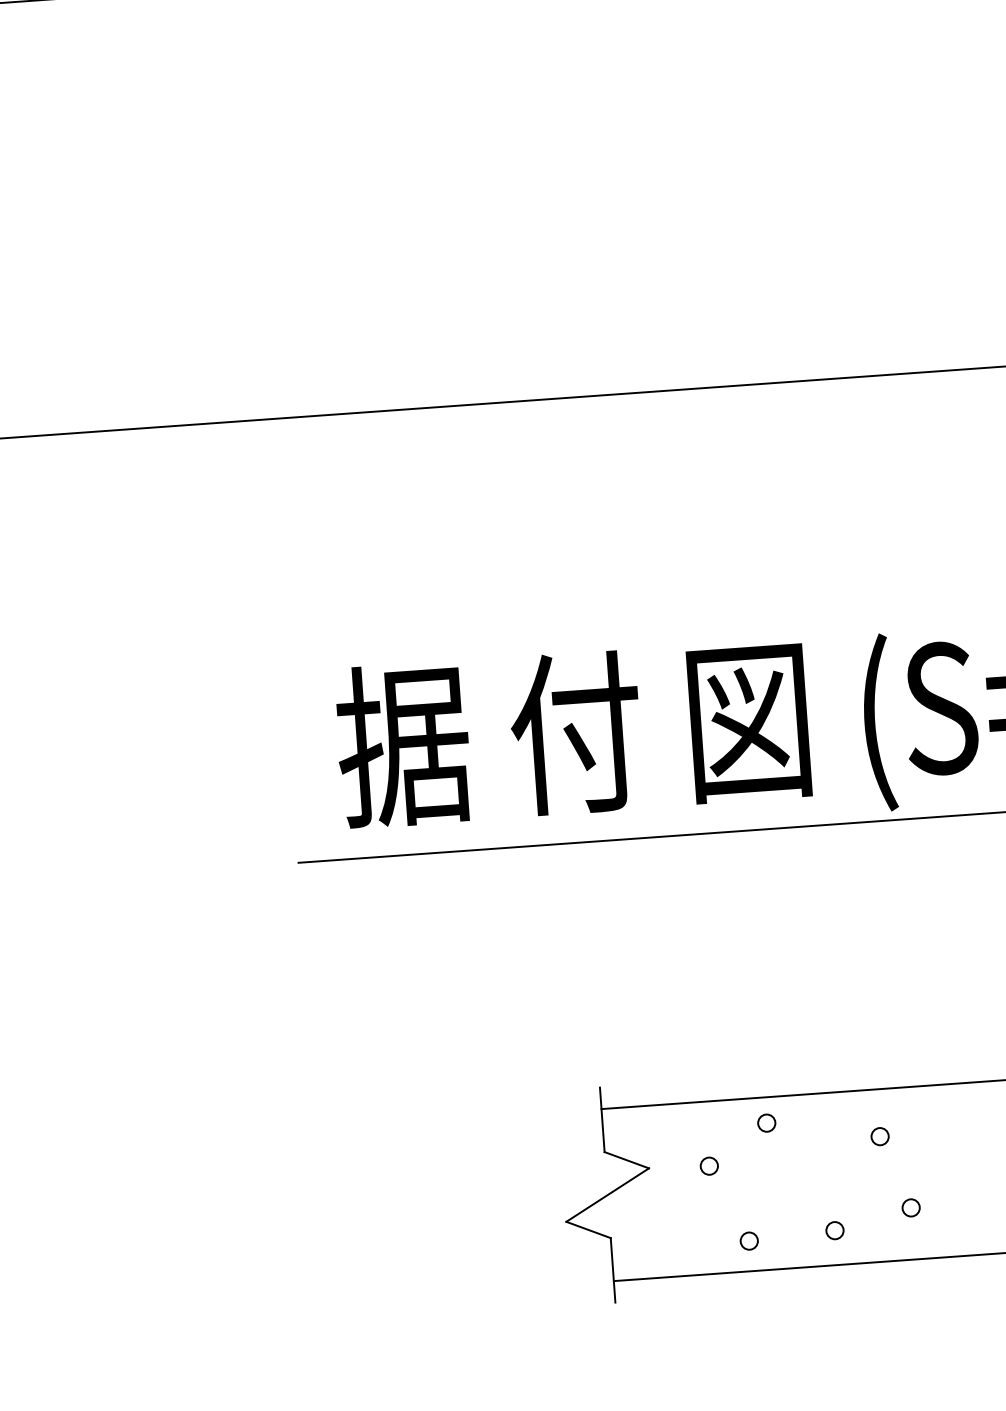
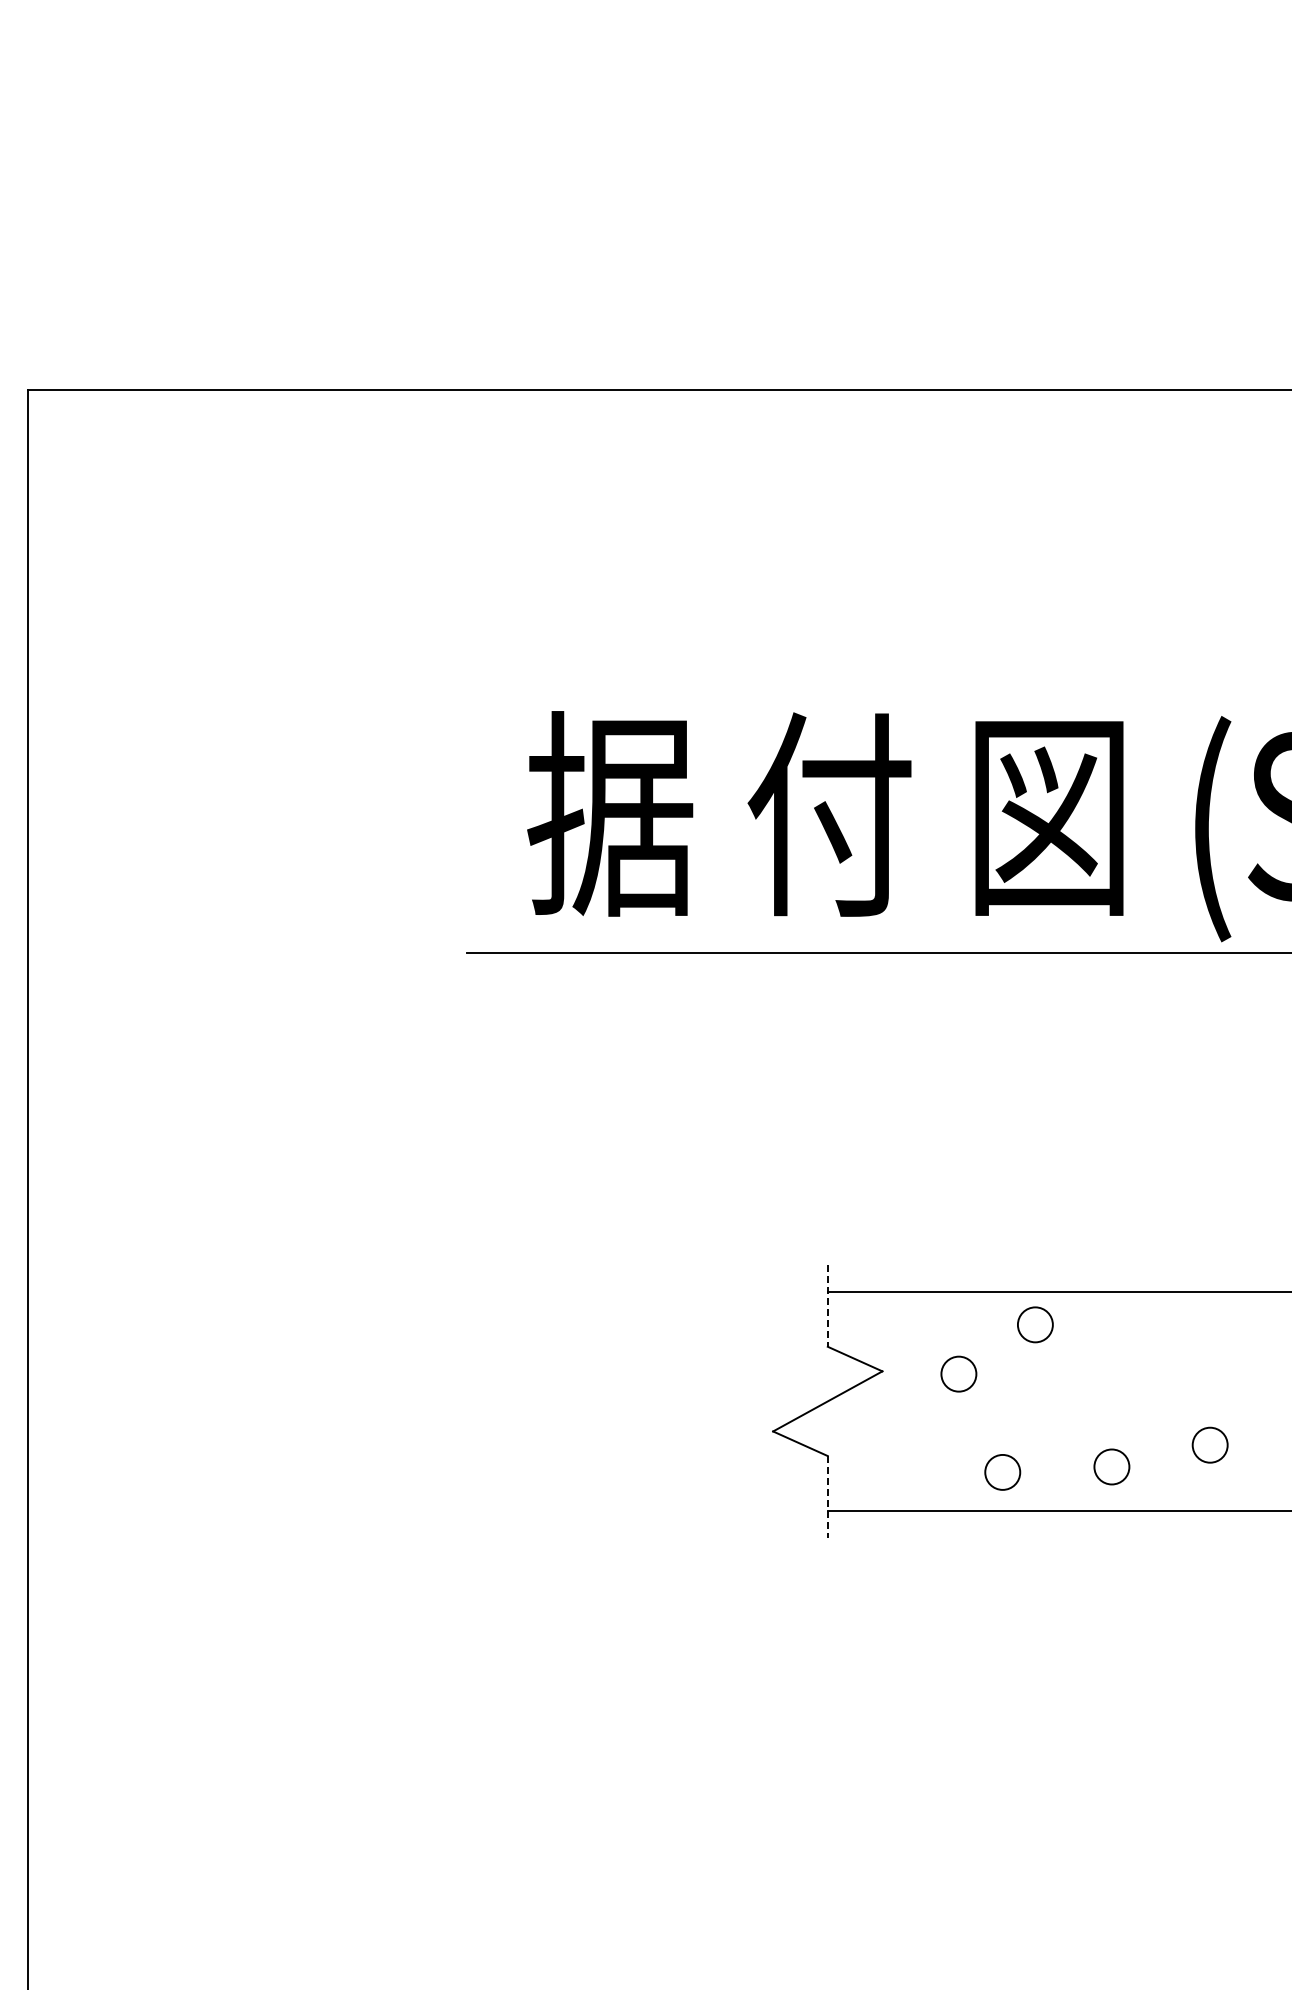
line: (602, 1119) -> (827, 1305), solid -> dashed
circle: (766, 1122) -> (1035, 1324), size x1.6
circle: (880, 1136) -> (1177, 1351), removed
circle: (708, 1165) -> (958, 1373), size x1.6
circle: (911, 1207) -> (1210, 1444), size x1.6
circle: (834, 1230) -> (1111, 1466), size x1.6
circle: (749, 1241) -> (1002, 1472), size x1.6
line: (612, 1270) -> (827, 1497), solid -> dashed

